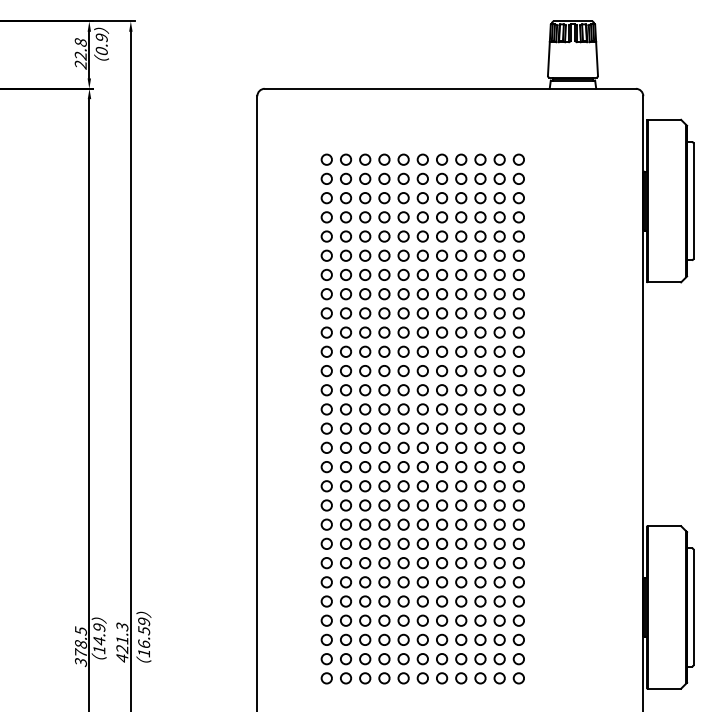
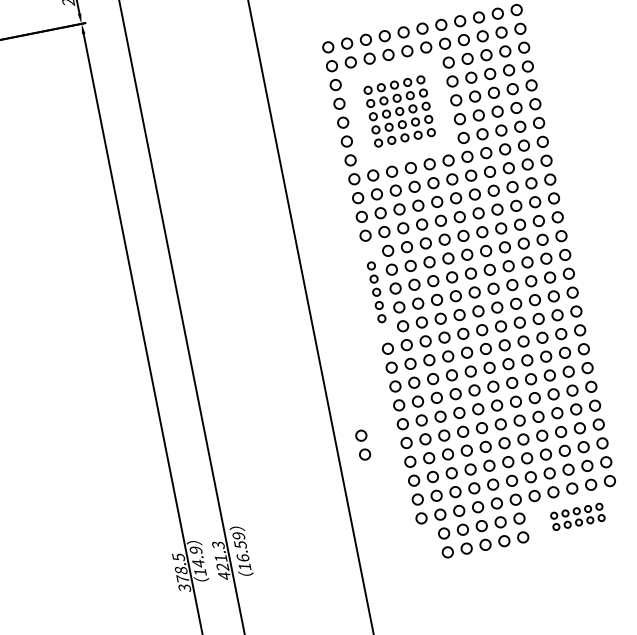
part: (384, 236) -> (399, 111), size x0.7
part: (326, 409) -> (376, 292), size x0.7
part: (326, 668) -> (362, 444), moved
part: (480, 668) -> (577, 516), size x0.6

